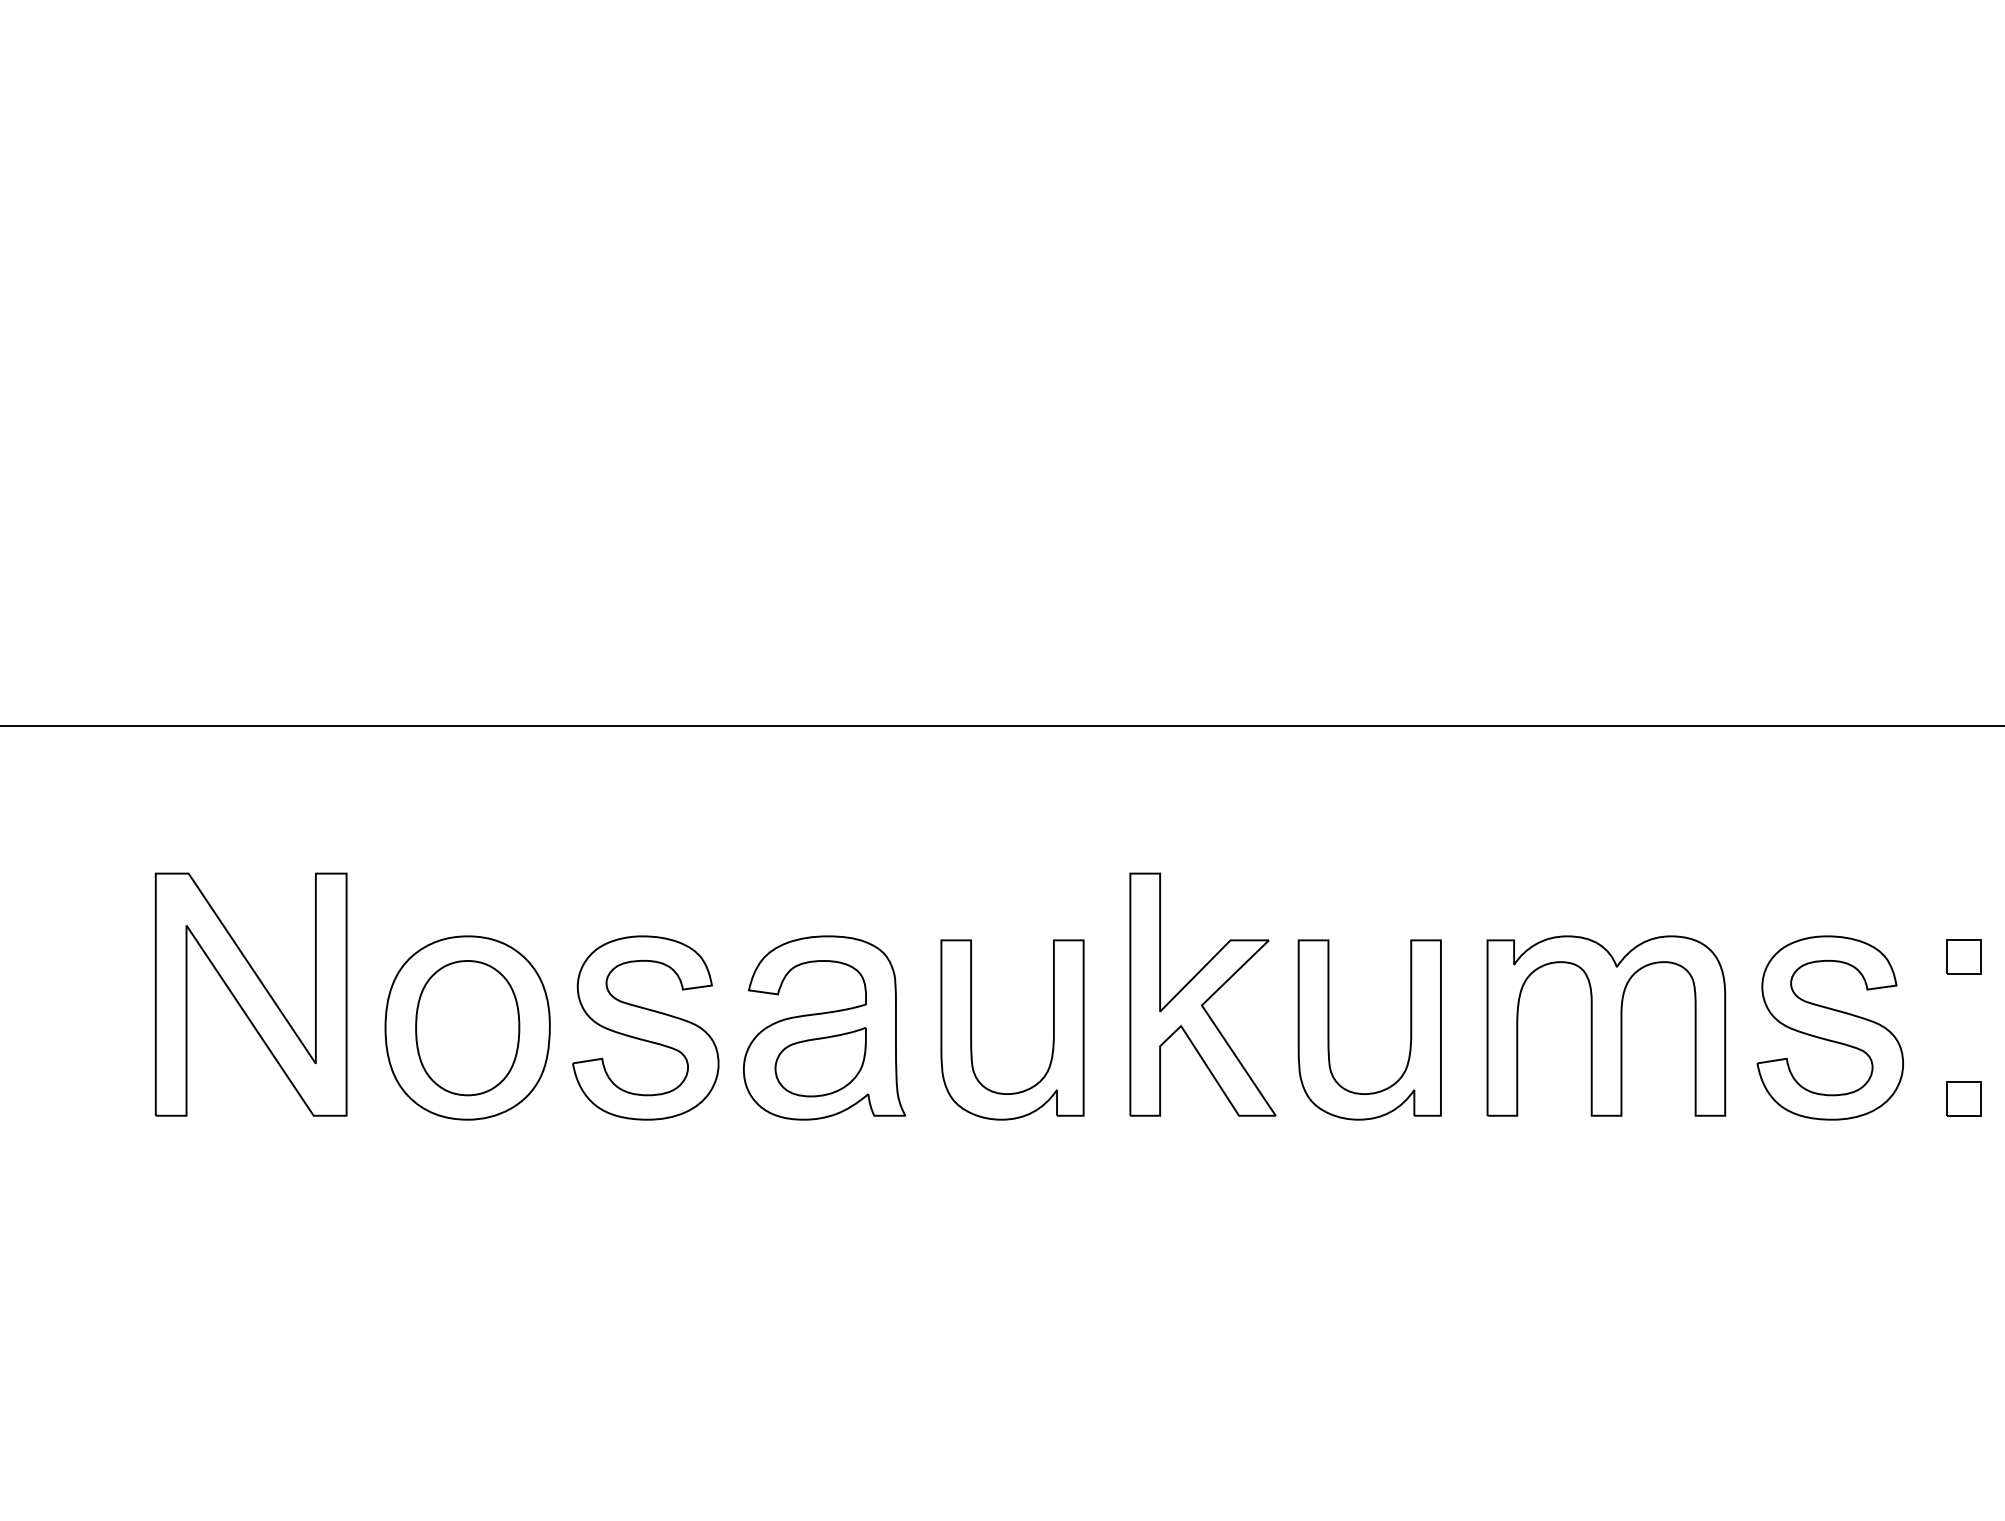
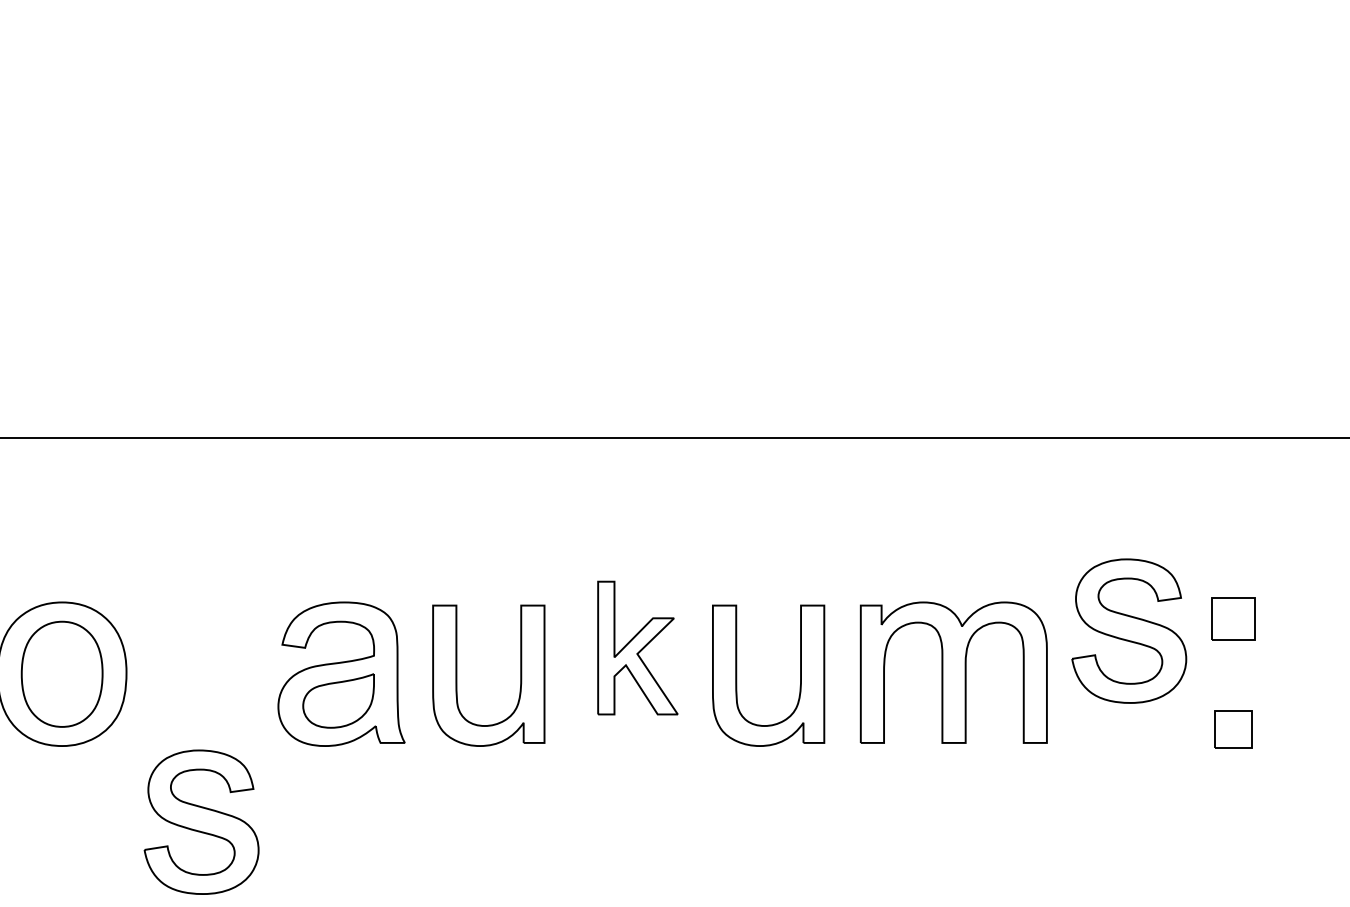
part: (1963, 956) -> (1233, 618), size x1.6
part: (1202, 994) -> (637, 647), size x0.7
part: (645, 1027) -> (201, 821), moved
part: (1829, 1027) -> (1128, 630), moved
part: (1963, 1098) -> (1233, 729), size x1.4

